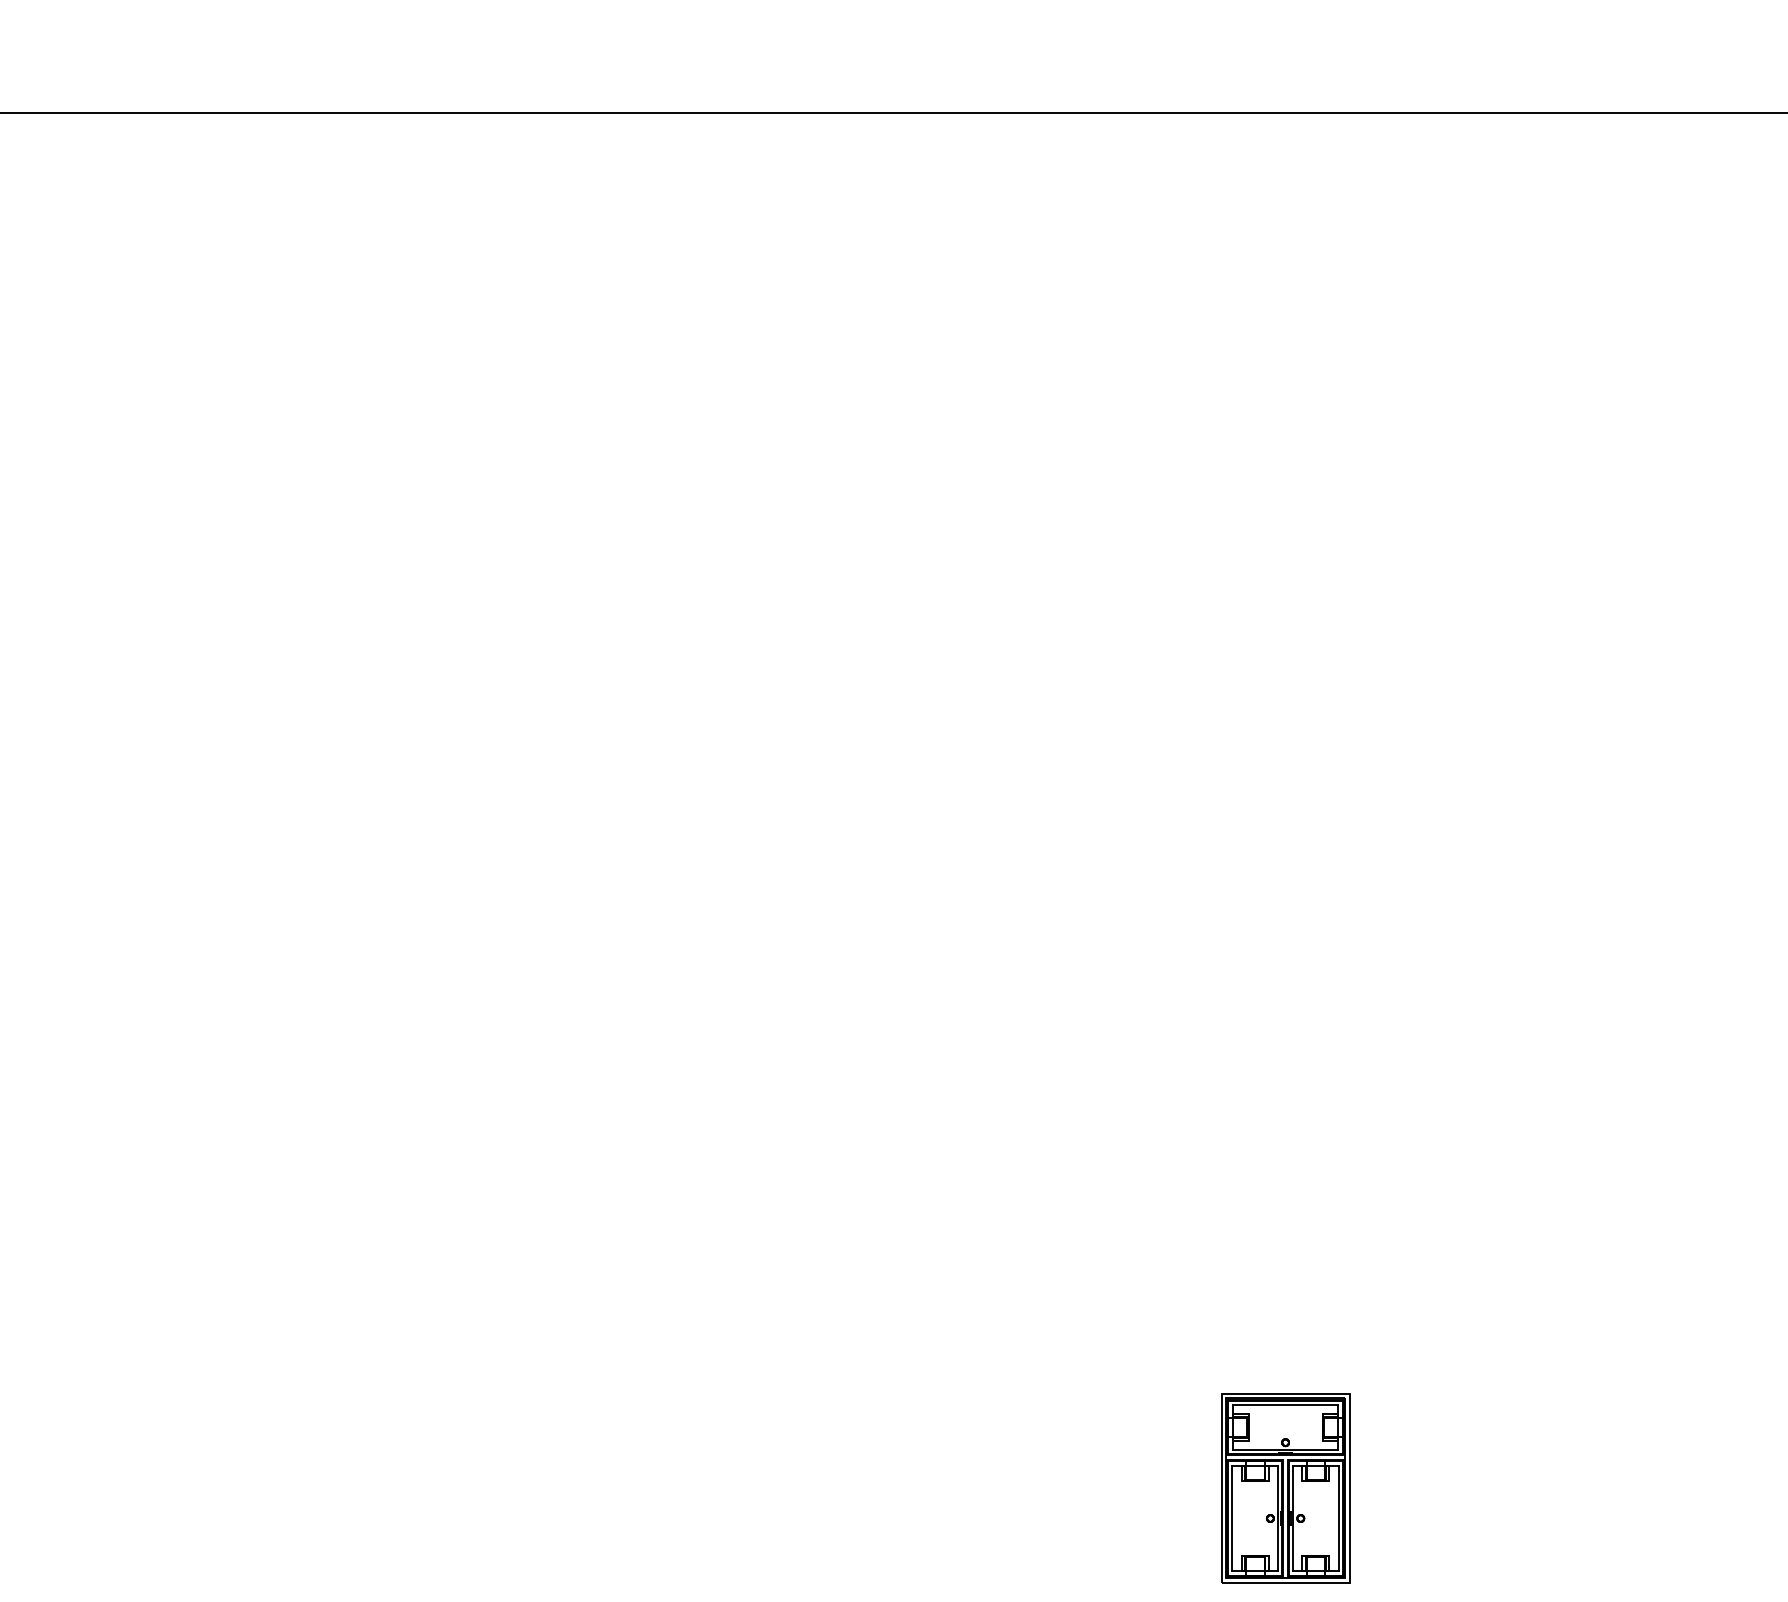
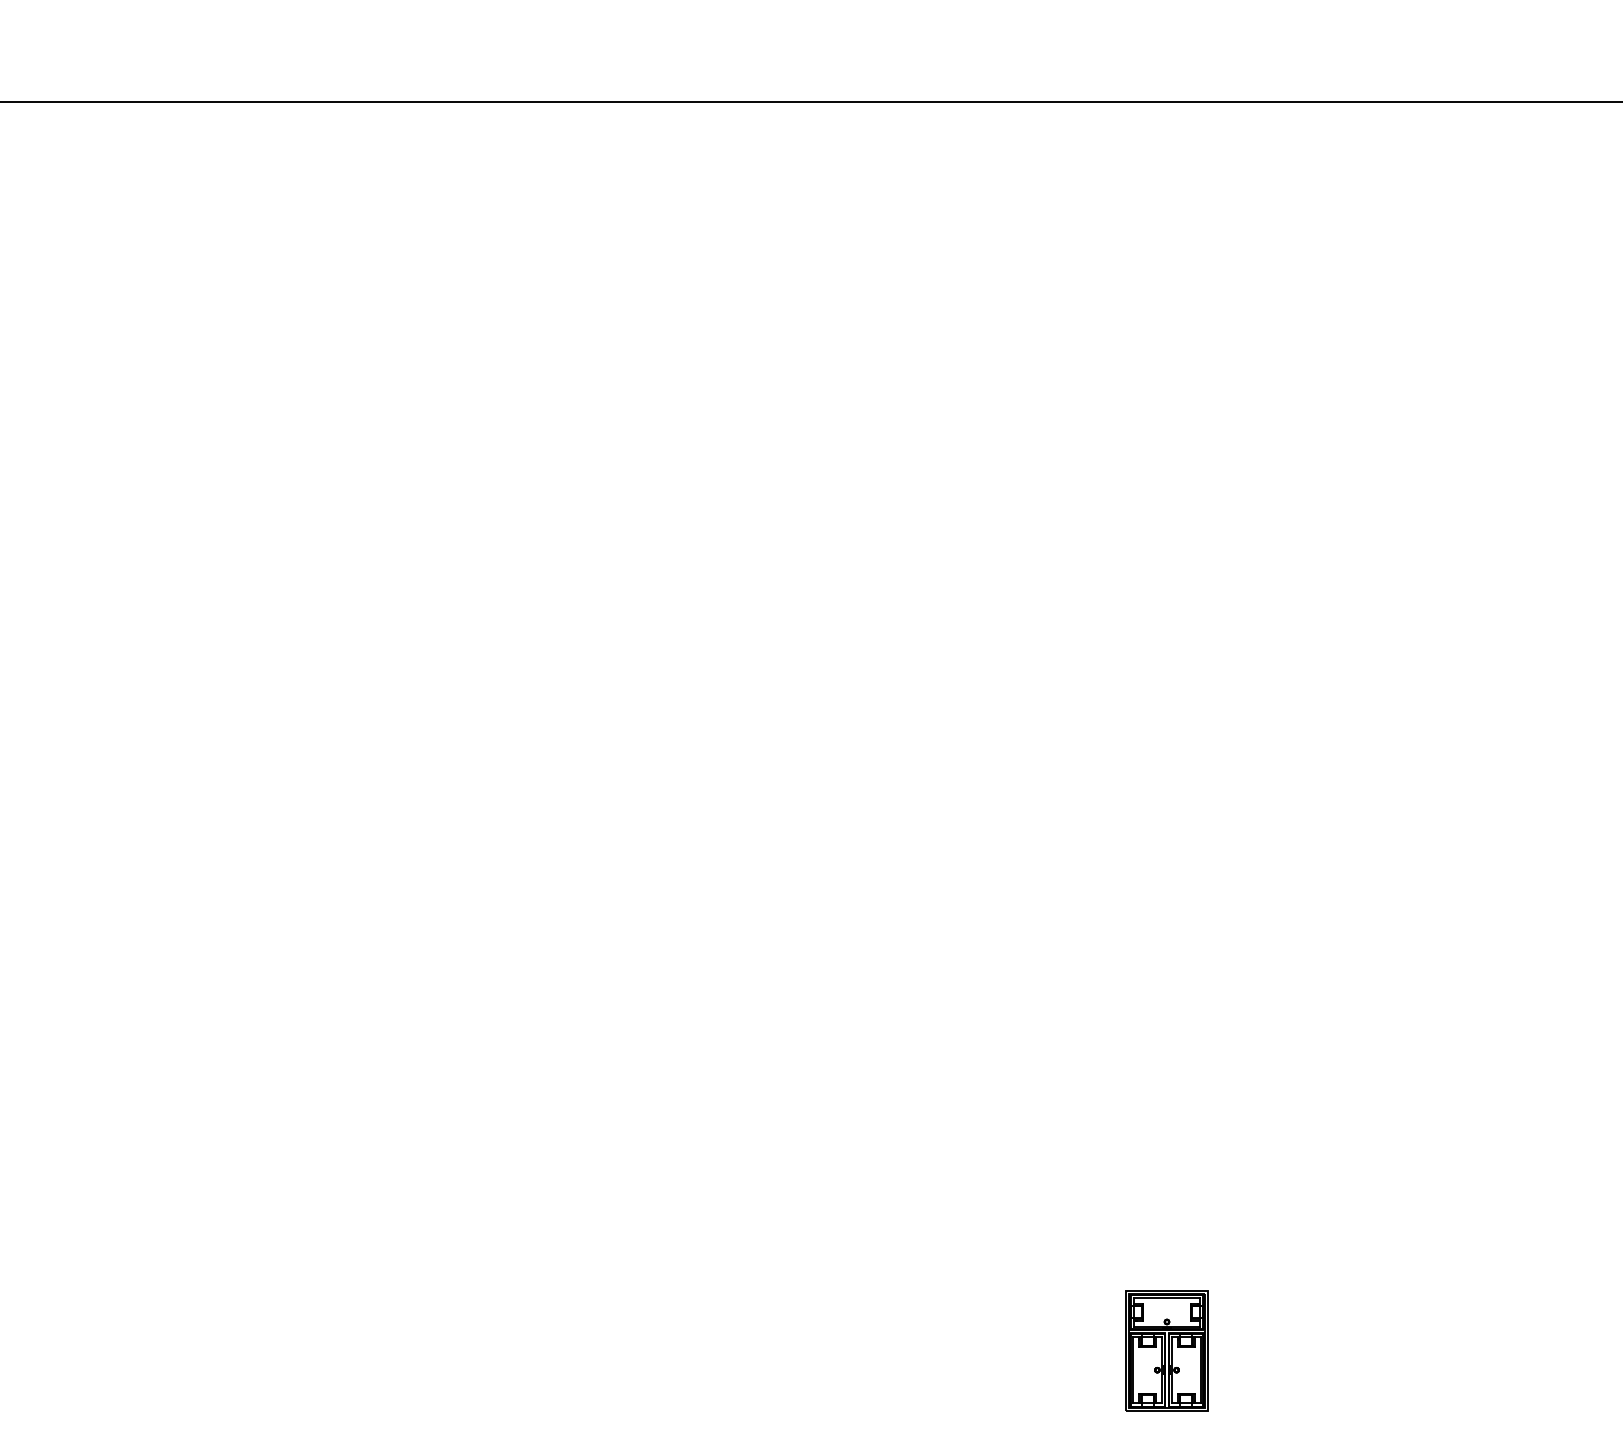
part: (1285, 1487) -> (1166, 1350), size x0.7

